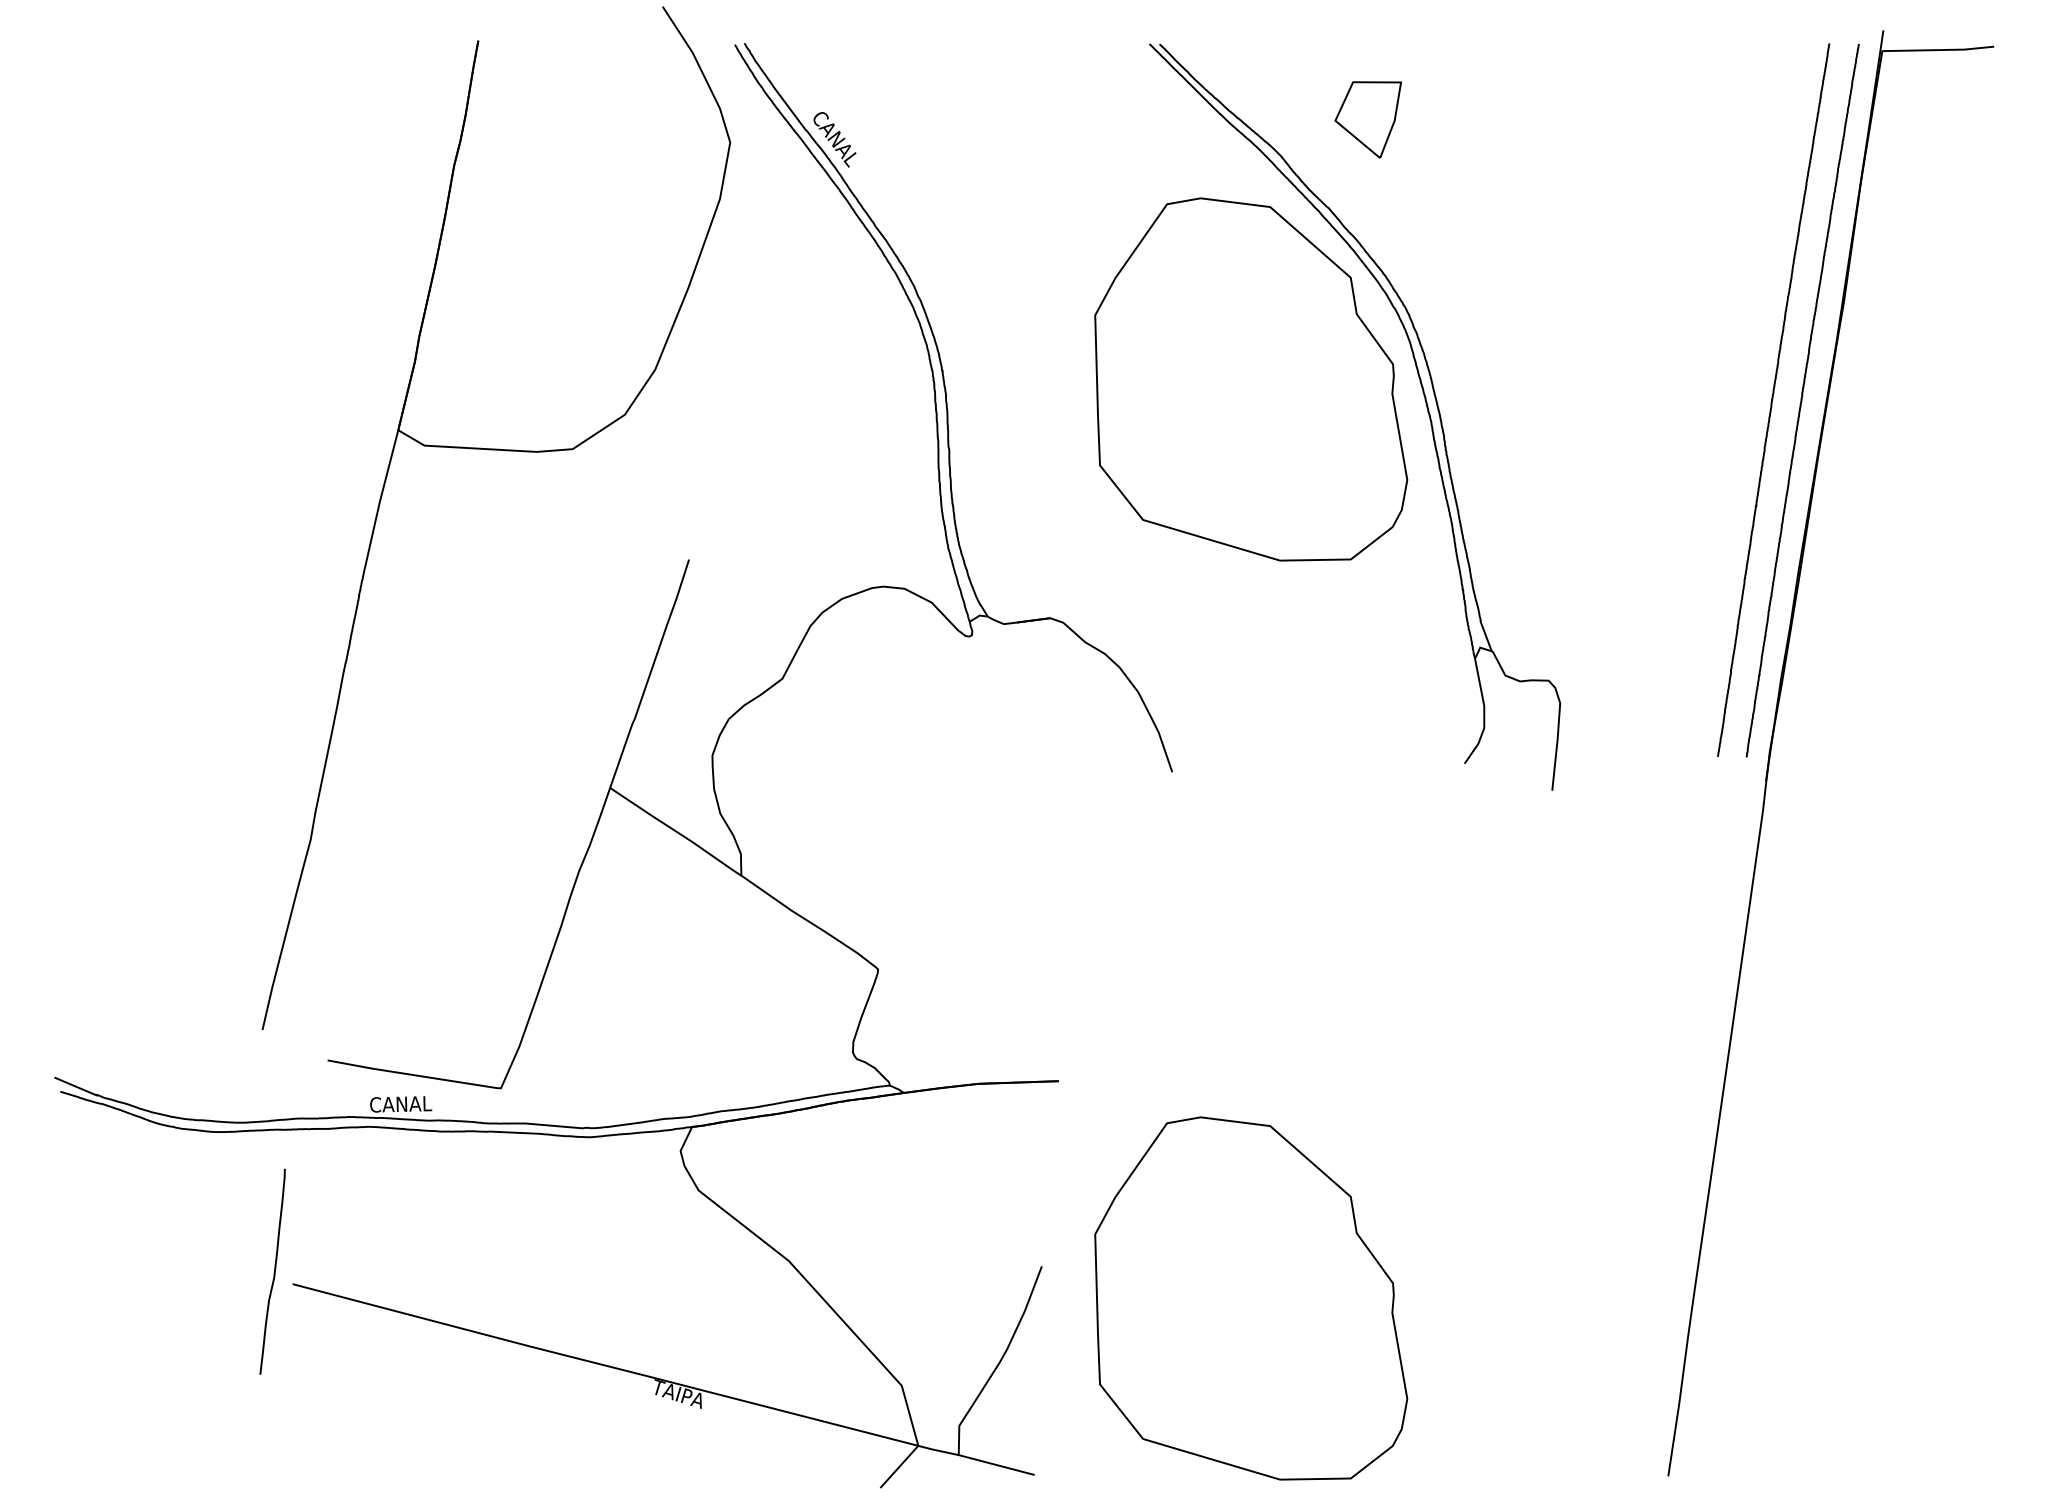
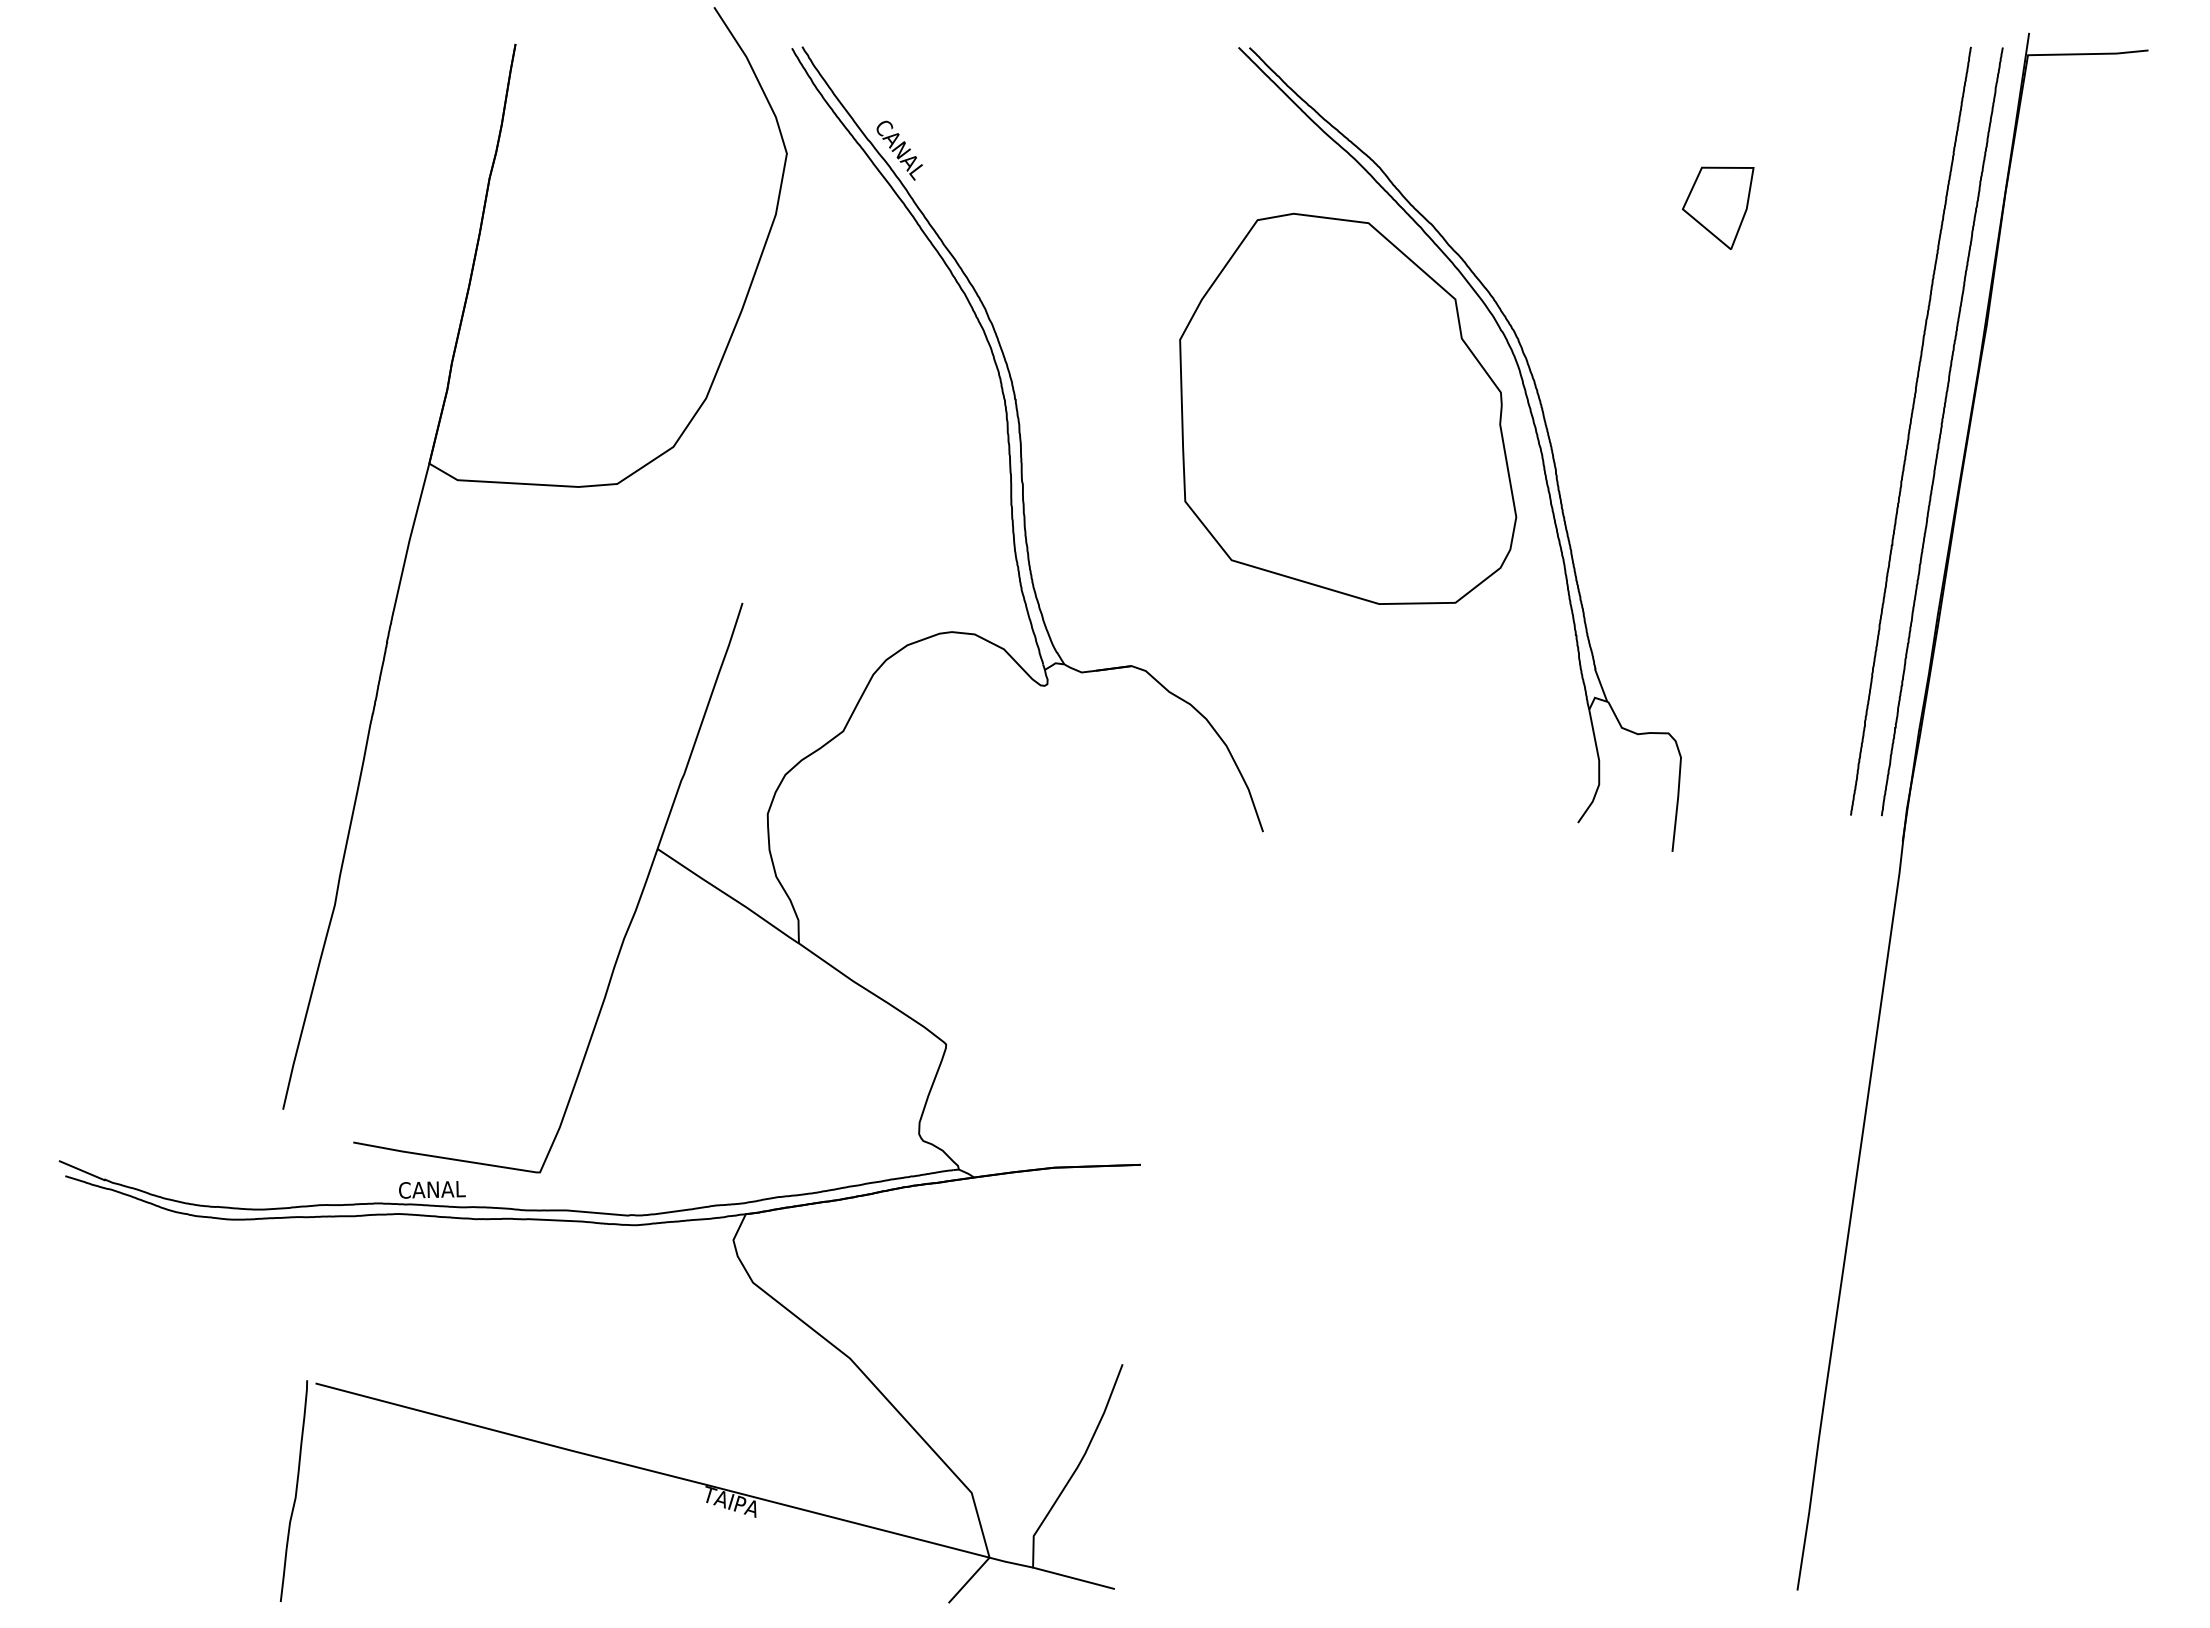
part: (1367, 119) -> (1717, 207), moved
curve: (274, 1272) -> (295, 1491), moved
part: (1251, 1298) -> (1348, 1398), removed

